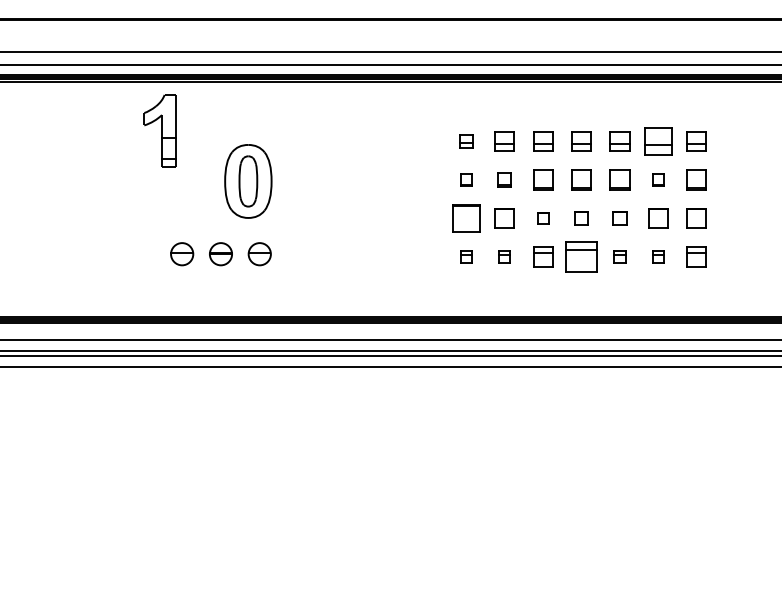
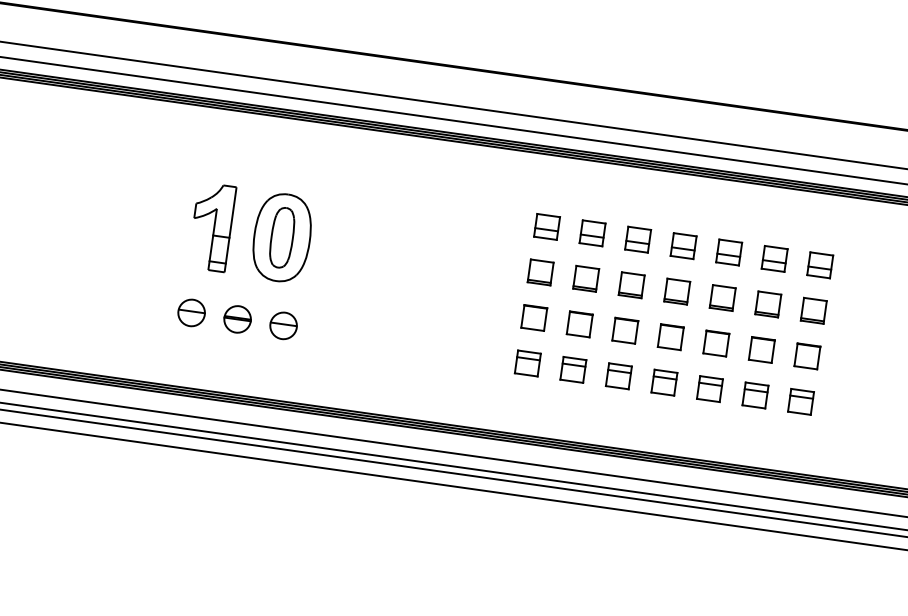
part: (159, 130) -> (211, 226), moved
part: (466, 141) -> (547, 226), size x1.43
part: (658, 141) -> (774, 258), size x0.71
part: (466, 179) -> (540, 271), size x1.67
part: (504, 179) -> (585, 278), size x1.43
part: (658, 179) -> (768, 303), size x1.67
part: (466, 218) -> (534, 317), size x0.71
part: (543, 218) -> (625, 330), size x1.67
part: (581, 218) -> (670, 337), size x1.43
part: (619, 218) -> (715, 343), size x1.43
part: (466, 256) -> (528, 363), size x1.67
part: (504, 256) -> (573, 369), size x1.67
part: (581, 256) -> (664, 382), size x0.62
part: (619, 256) -> (709, 388), size x1.67
part: (658, 256) -> (755, 394), size x1.67

